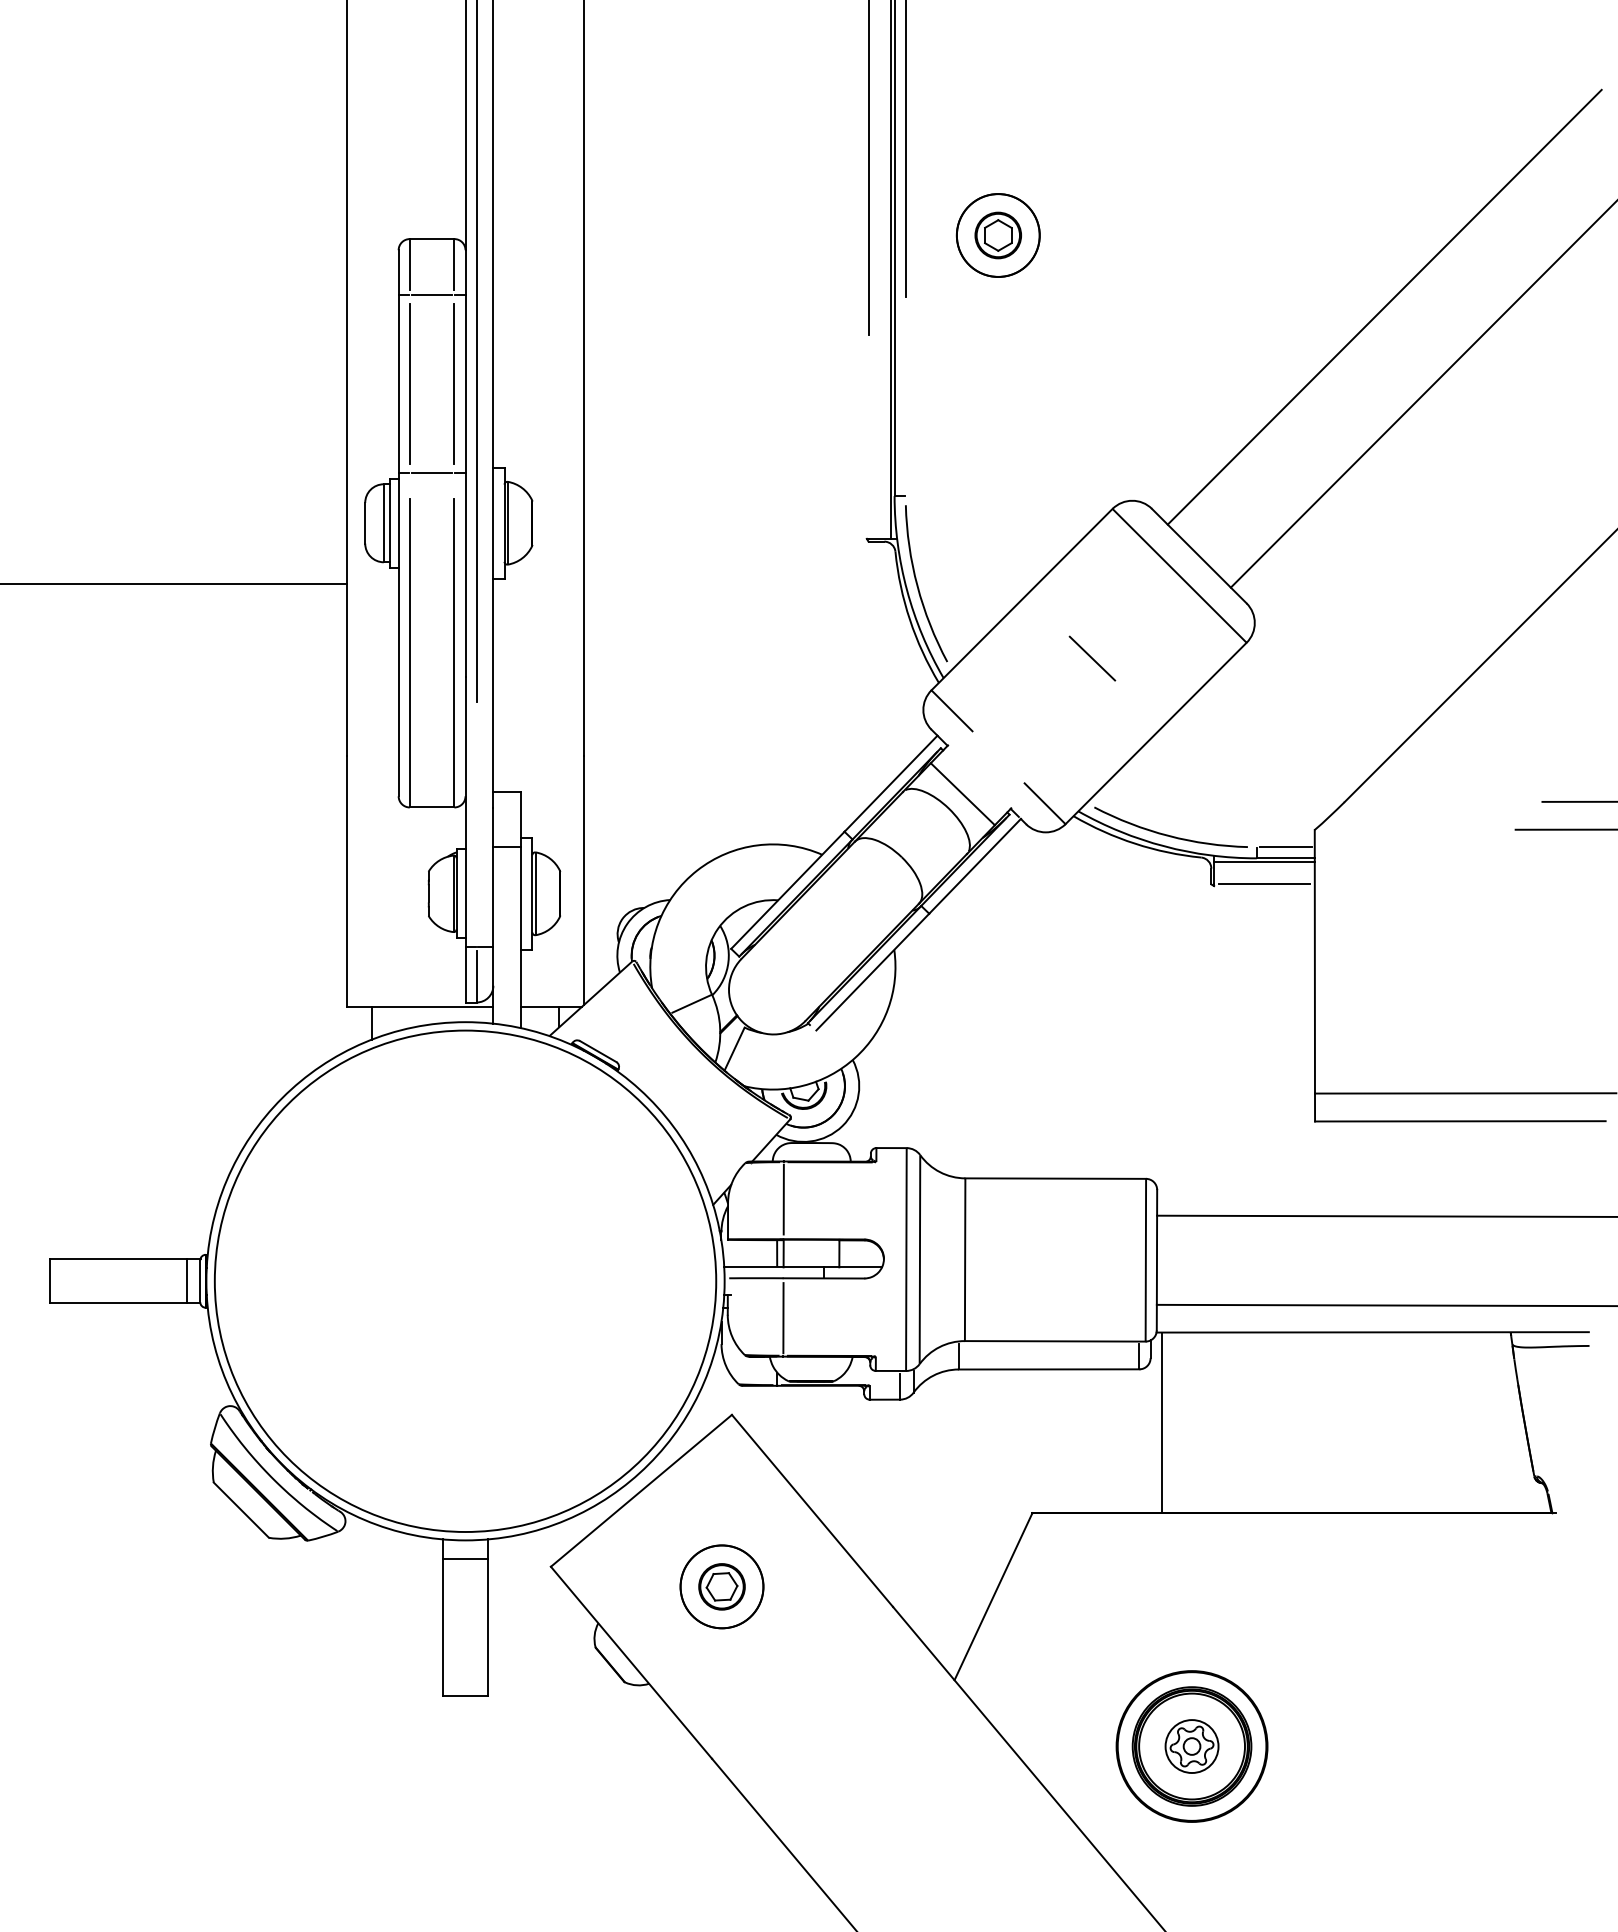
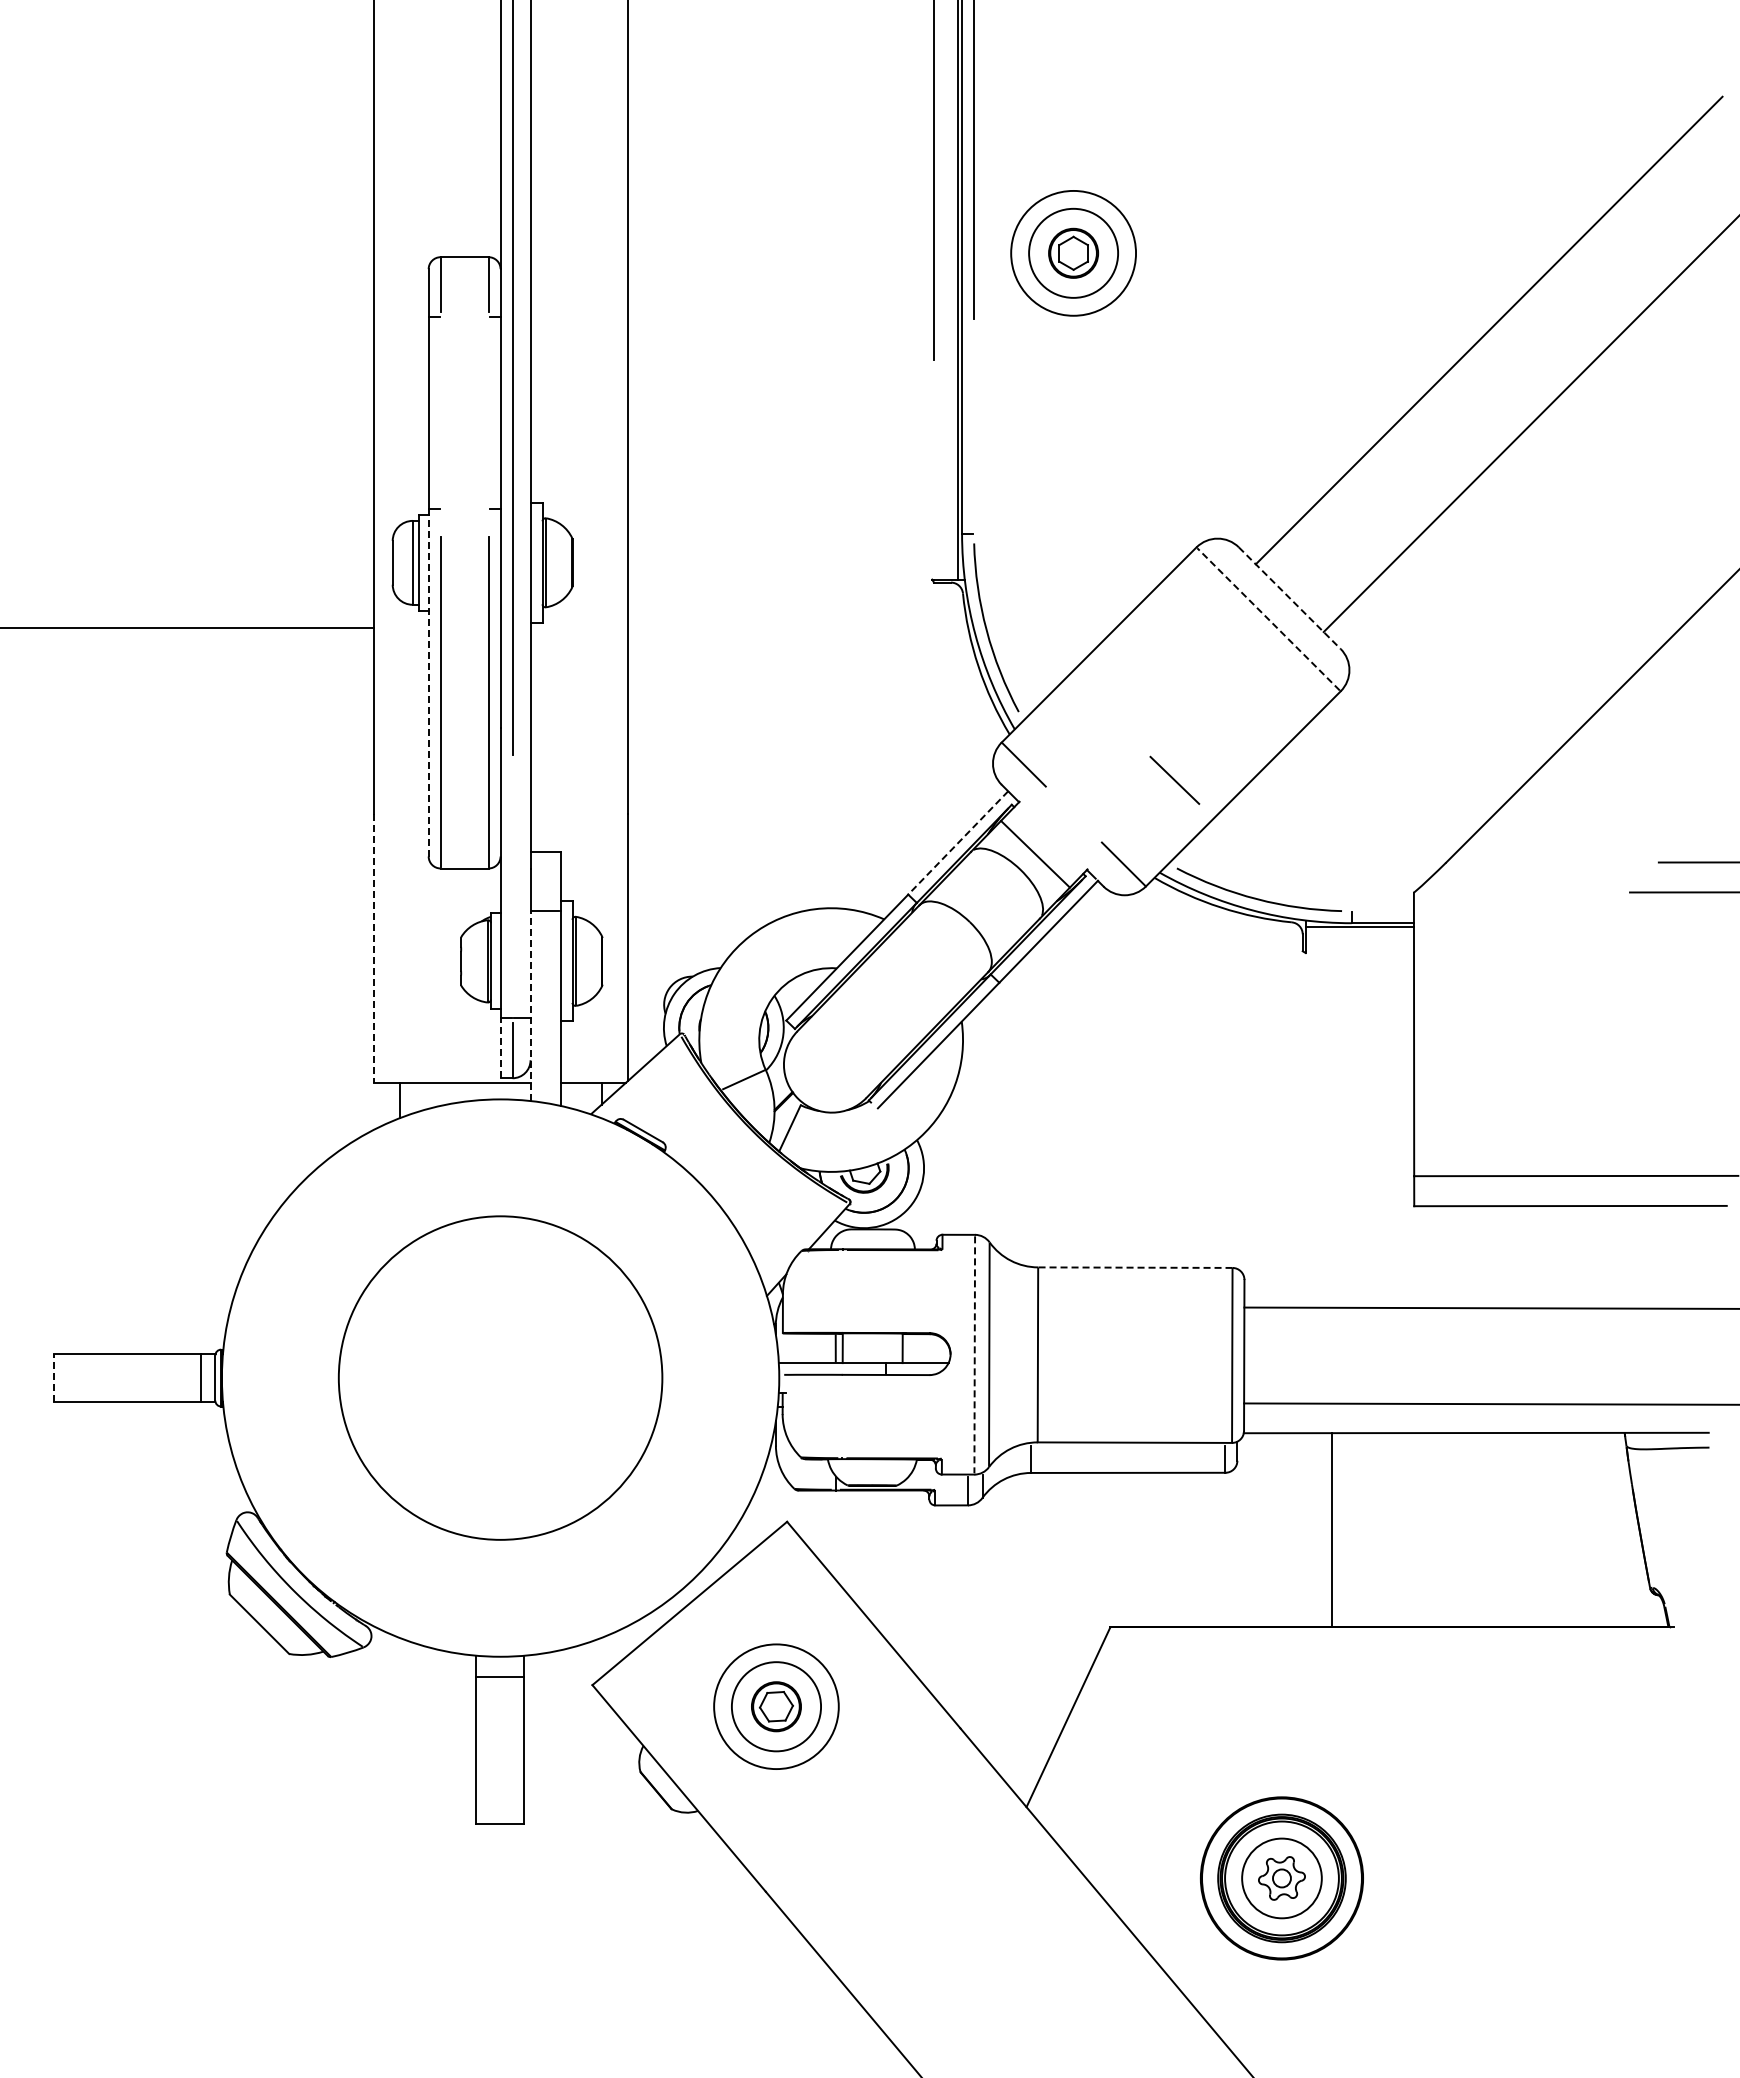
circle: (998, 234) -> (1073, 252), size x1.4
line: (431, 295) -> (464, 317), removed
line: (409, 383) -> (440, 412), removed
line: (454, 383) -> (488, 412), removed
line: (431, 472) -> (464, 508), removed
line: (1199, 556) -> (1289, 598), solid -> dashed
line: (1179, 575) -> (1268, 619), solid -> dashed
line: (398, 634) -> (428, 682), solid -> dashed
line: (1092, 657) -> (1174, 779), moved
line: (891, 783) -> (958, 842), solid -> dashed
line: (1285, 847) -> (1382, 911), removed
line: (347, 881) -> (373, 948), solid -> dashed
line: (1264, 884) -> (1359, 951), removed
line: (493, 935) -> (530, 1006), solid -> dashed
line: (465, 974) -> (500, 1048), solid -> dashed
line: (1054, 1178) -> (1134, 1267), solid -> dashed
line: (783, 1198) -> (842, 1289), removed
line: (906, 1260) -> (974, 1355), solid -> dashed
line: (50, 1280) -> (54, 1377), solid -> dashed
circle: (465, 1280) -> (500, 1377), size x0.6
line: (783, 1317) -> (842, 1417), removed
line: (1161, 1422) -> (1332, 1530), moved
circle: (721, 1586) -> (775, 1706), size x1.4
circle: (1191, 1746) -> (1281, 1878), size x1.4

